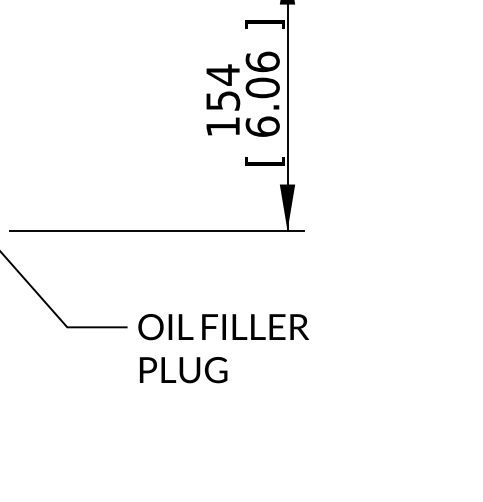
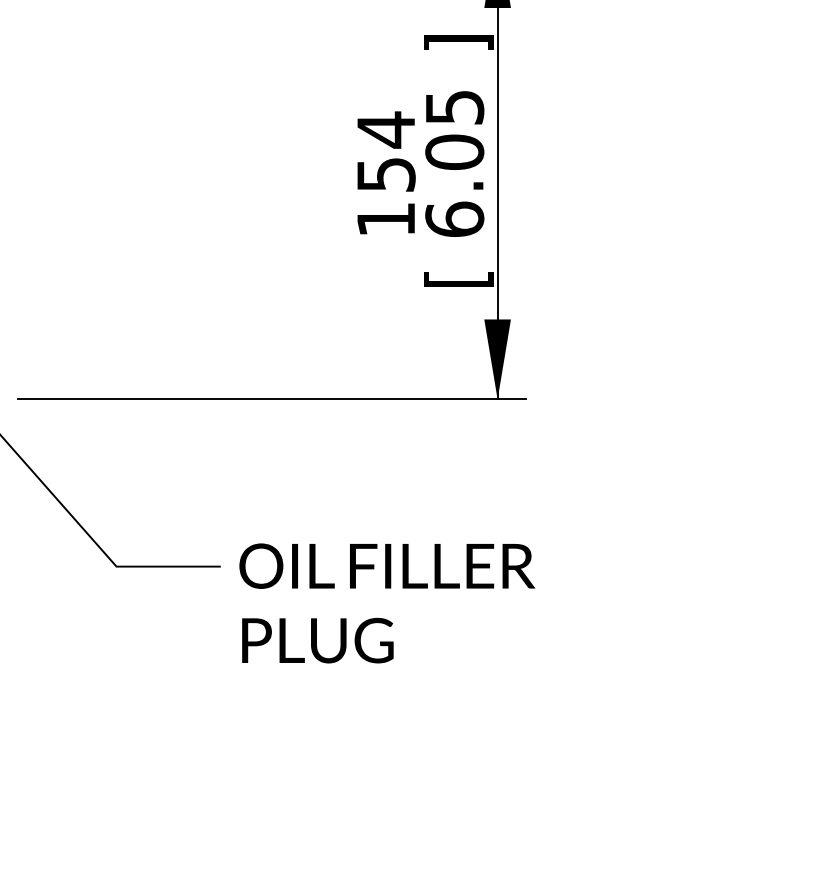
text: (262, 61) -> (454, 106), 6.06 -> 6.05

